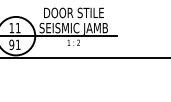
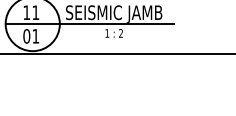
text: (11, 44) -> (26, 35), 91 -> 01

